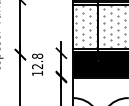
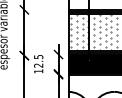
text: (37, 55) -> (38, 56), 12.8 -> 12.5

